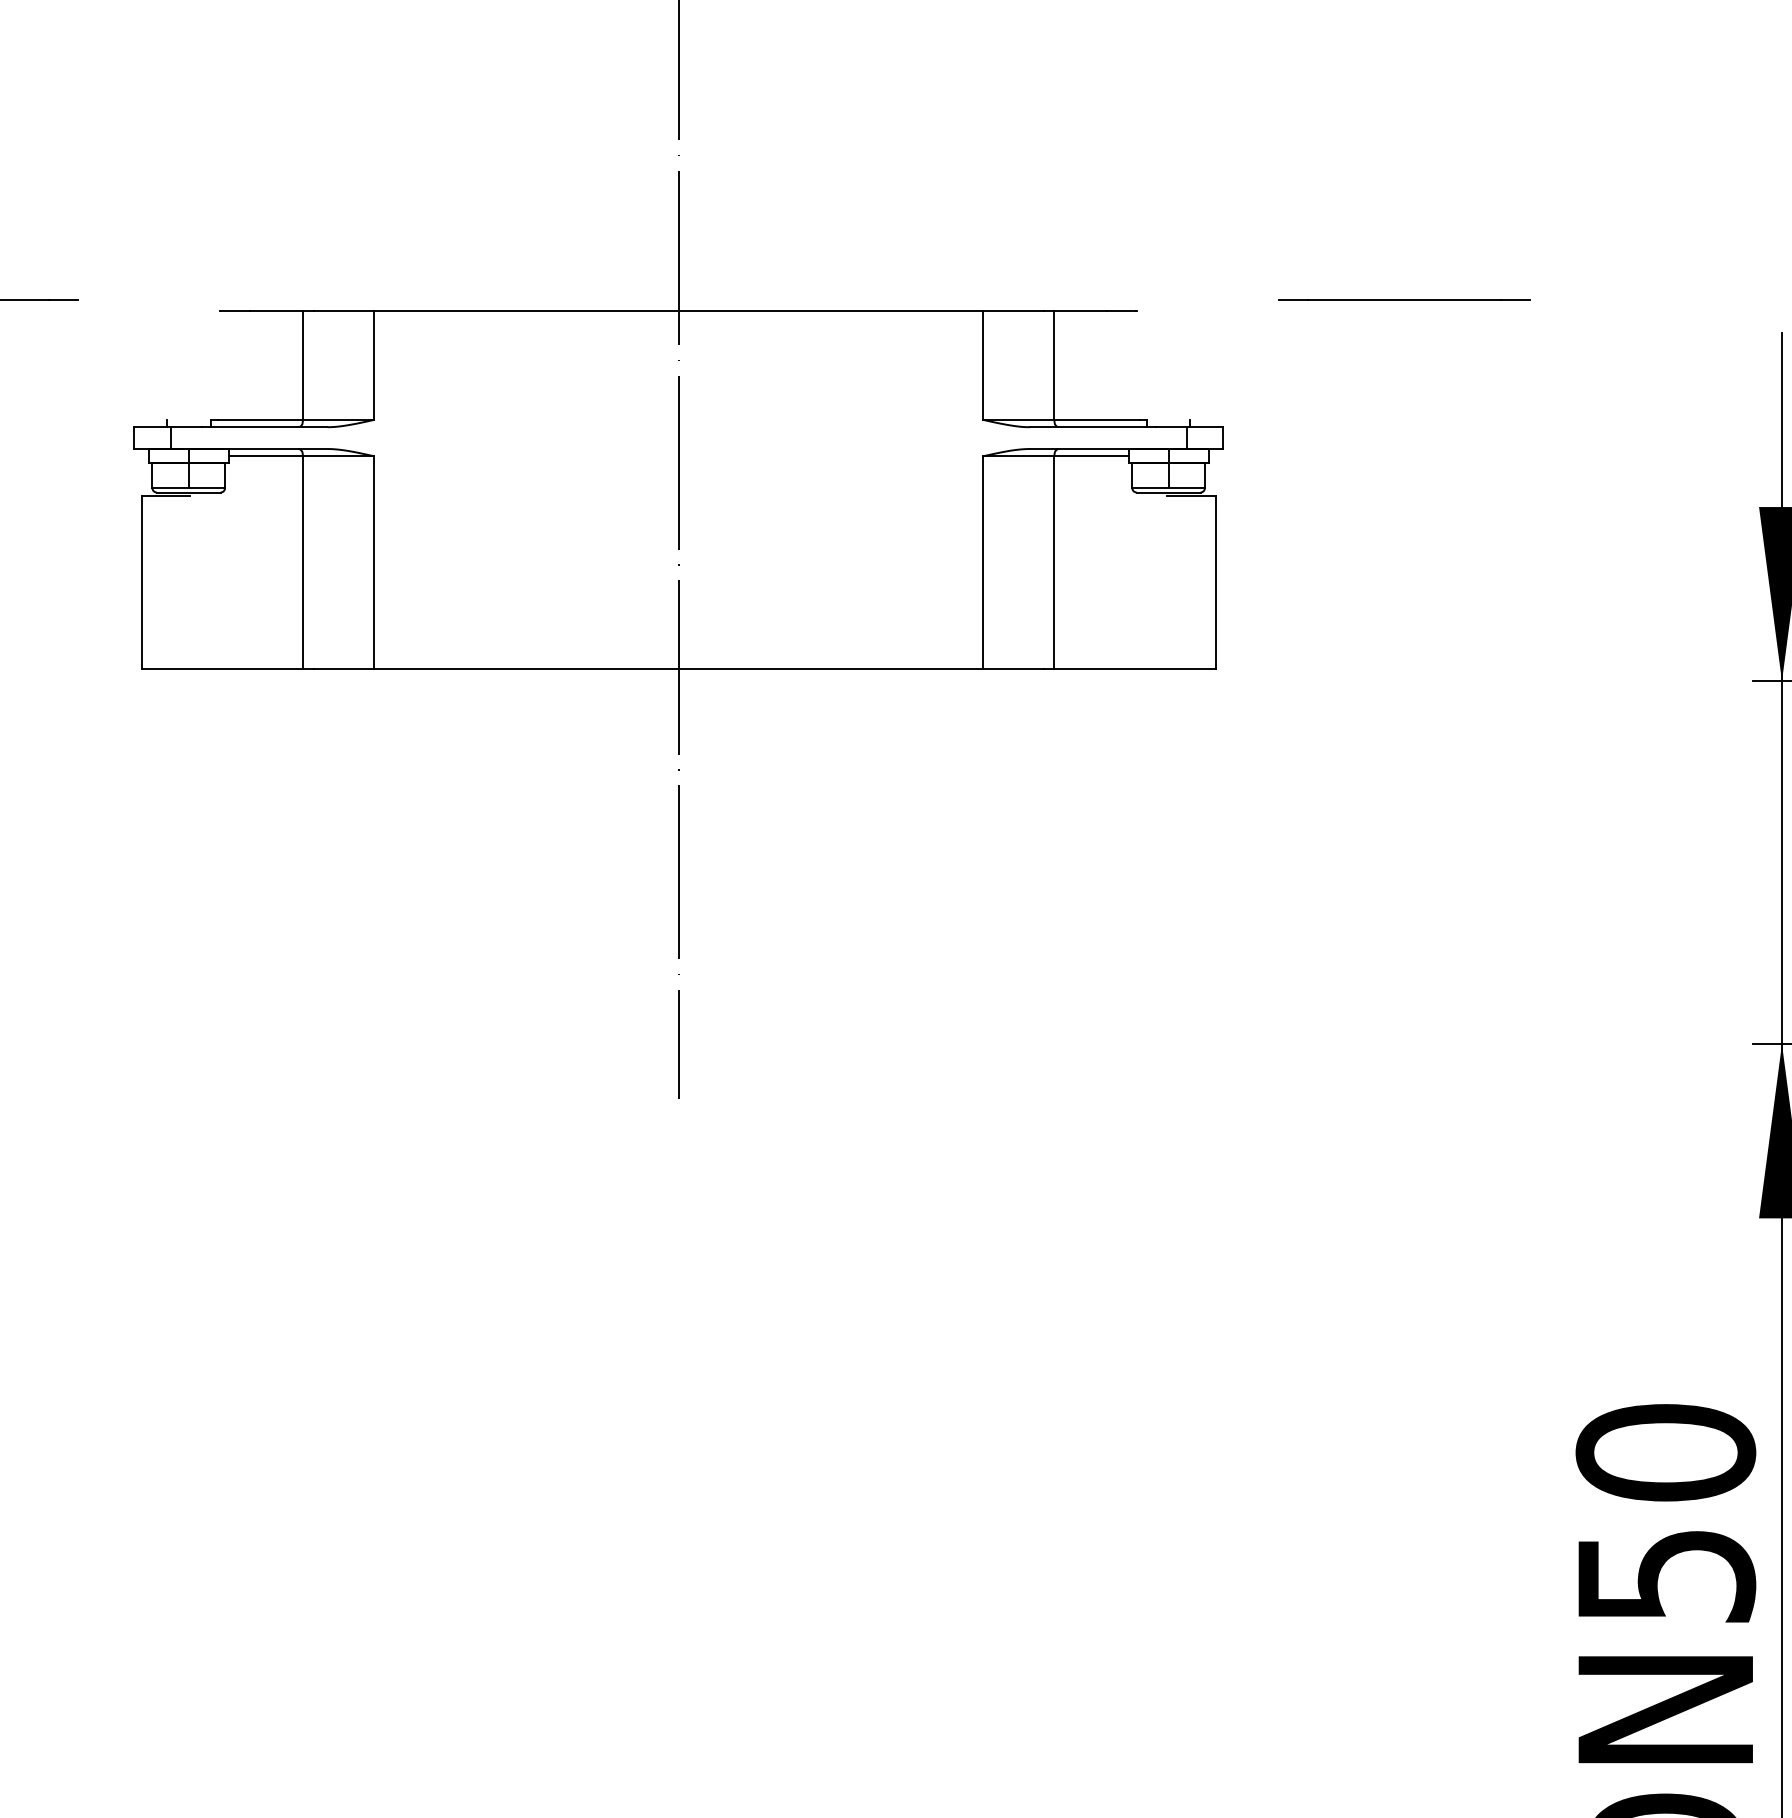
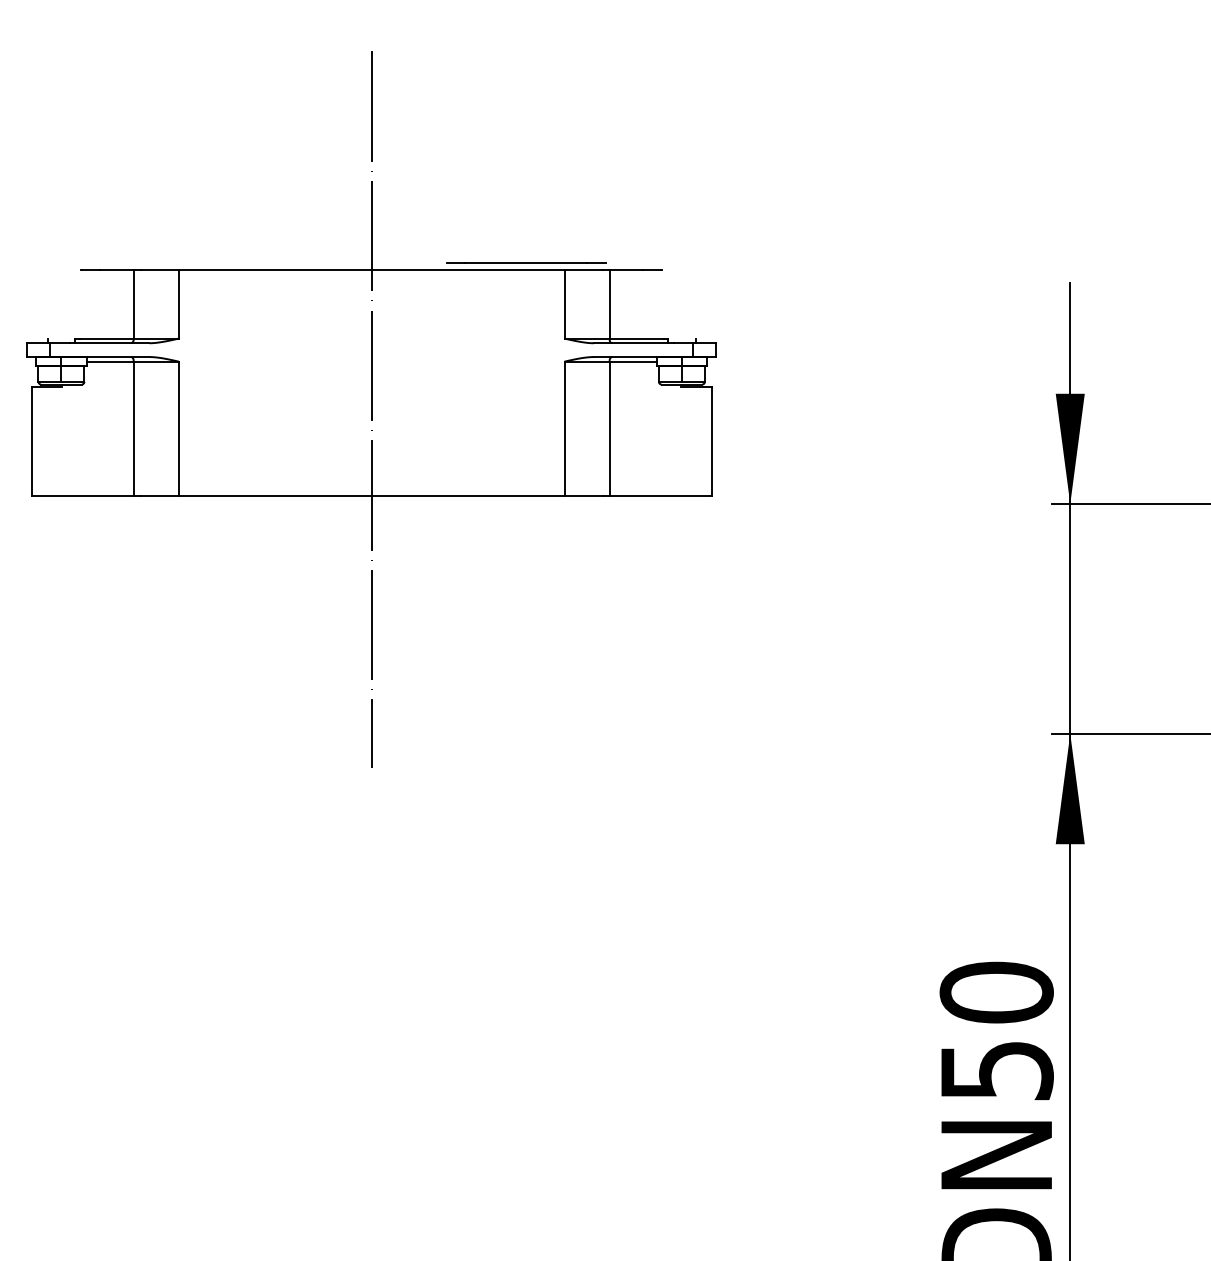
line: (1404, 299) -> (526, 262), moved

